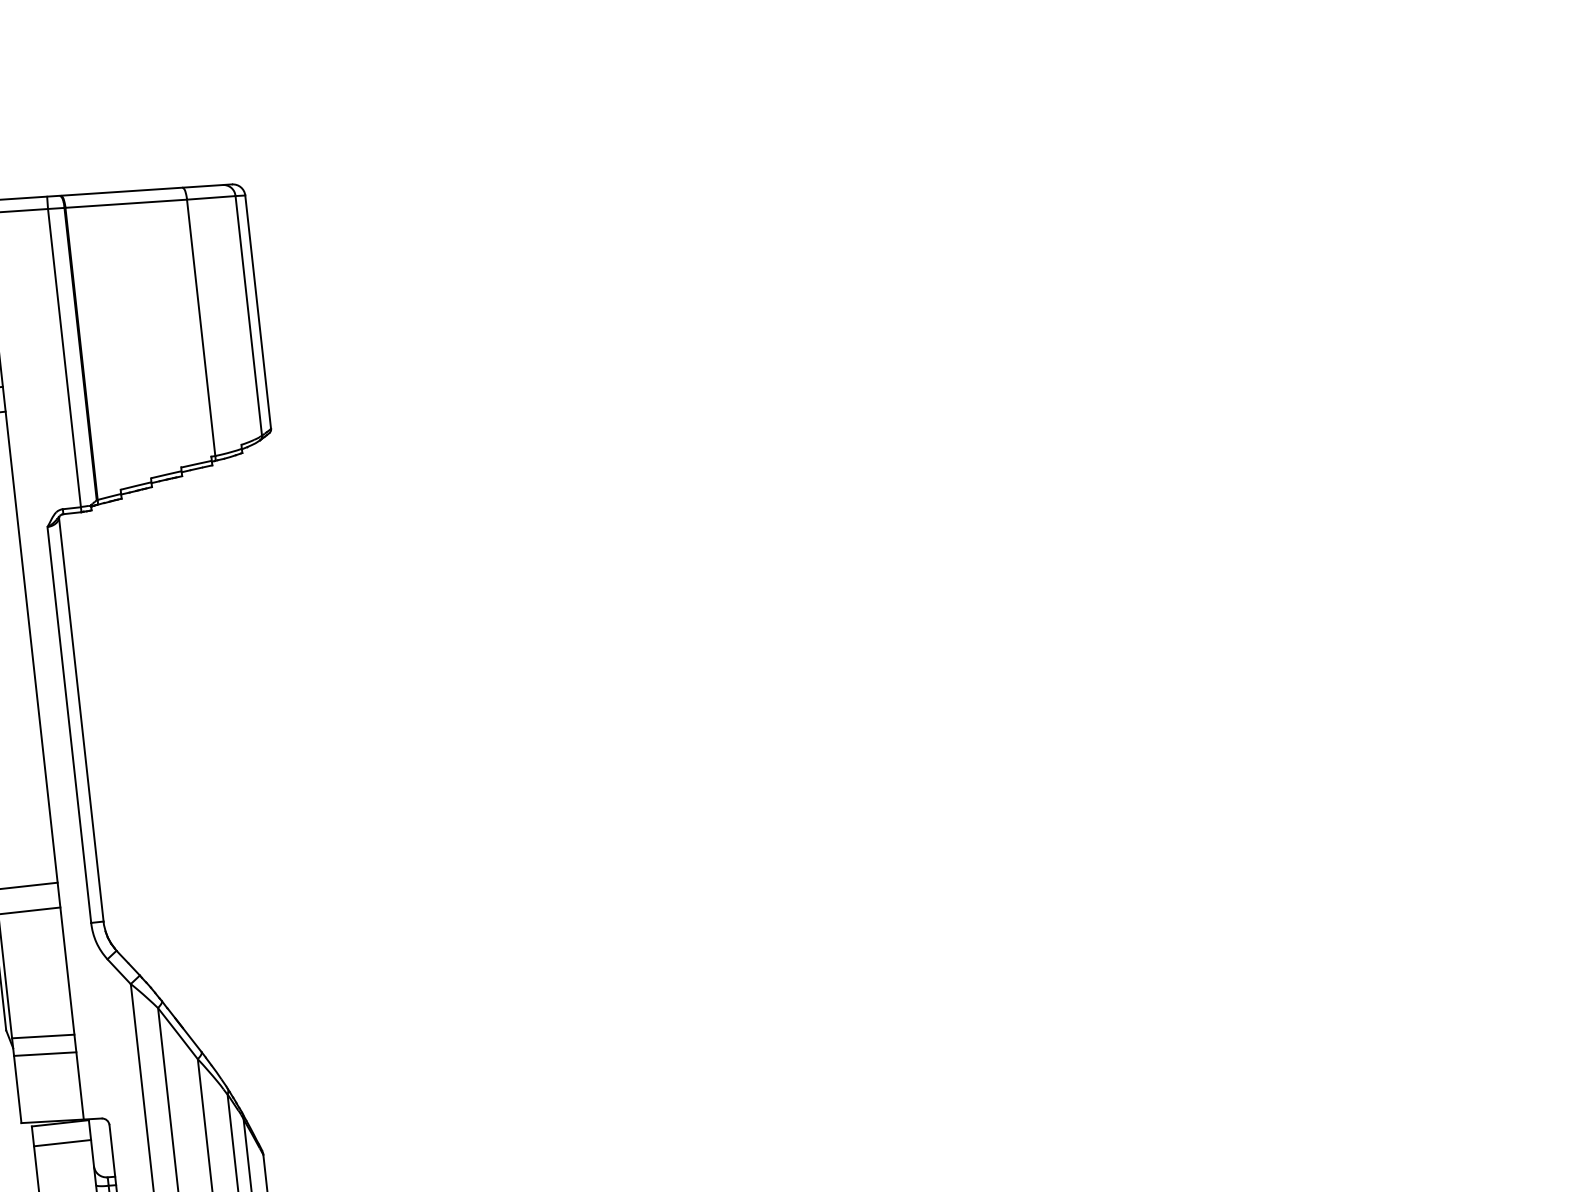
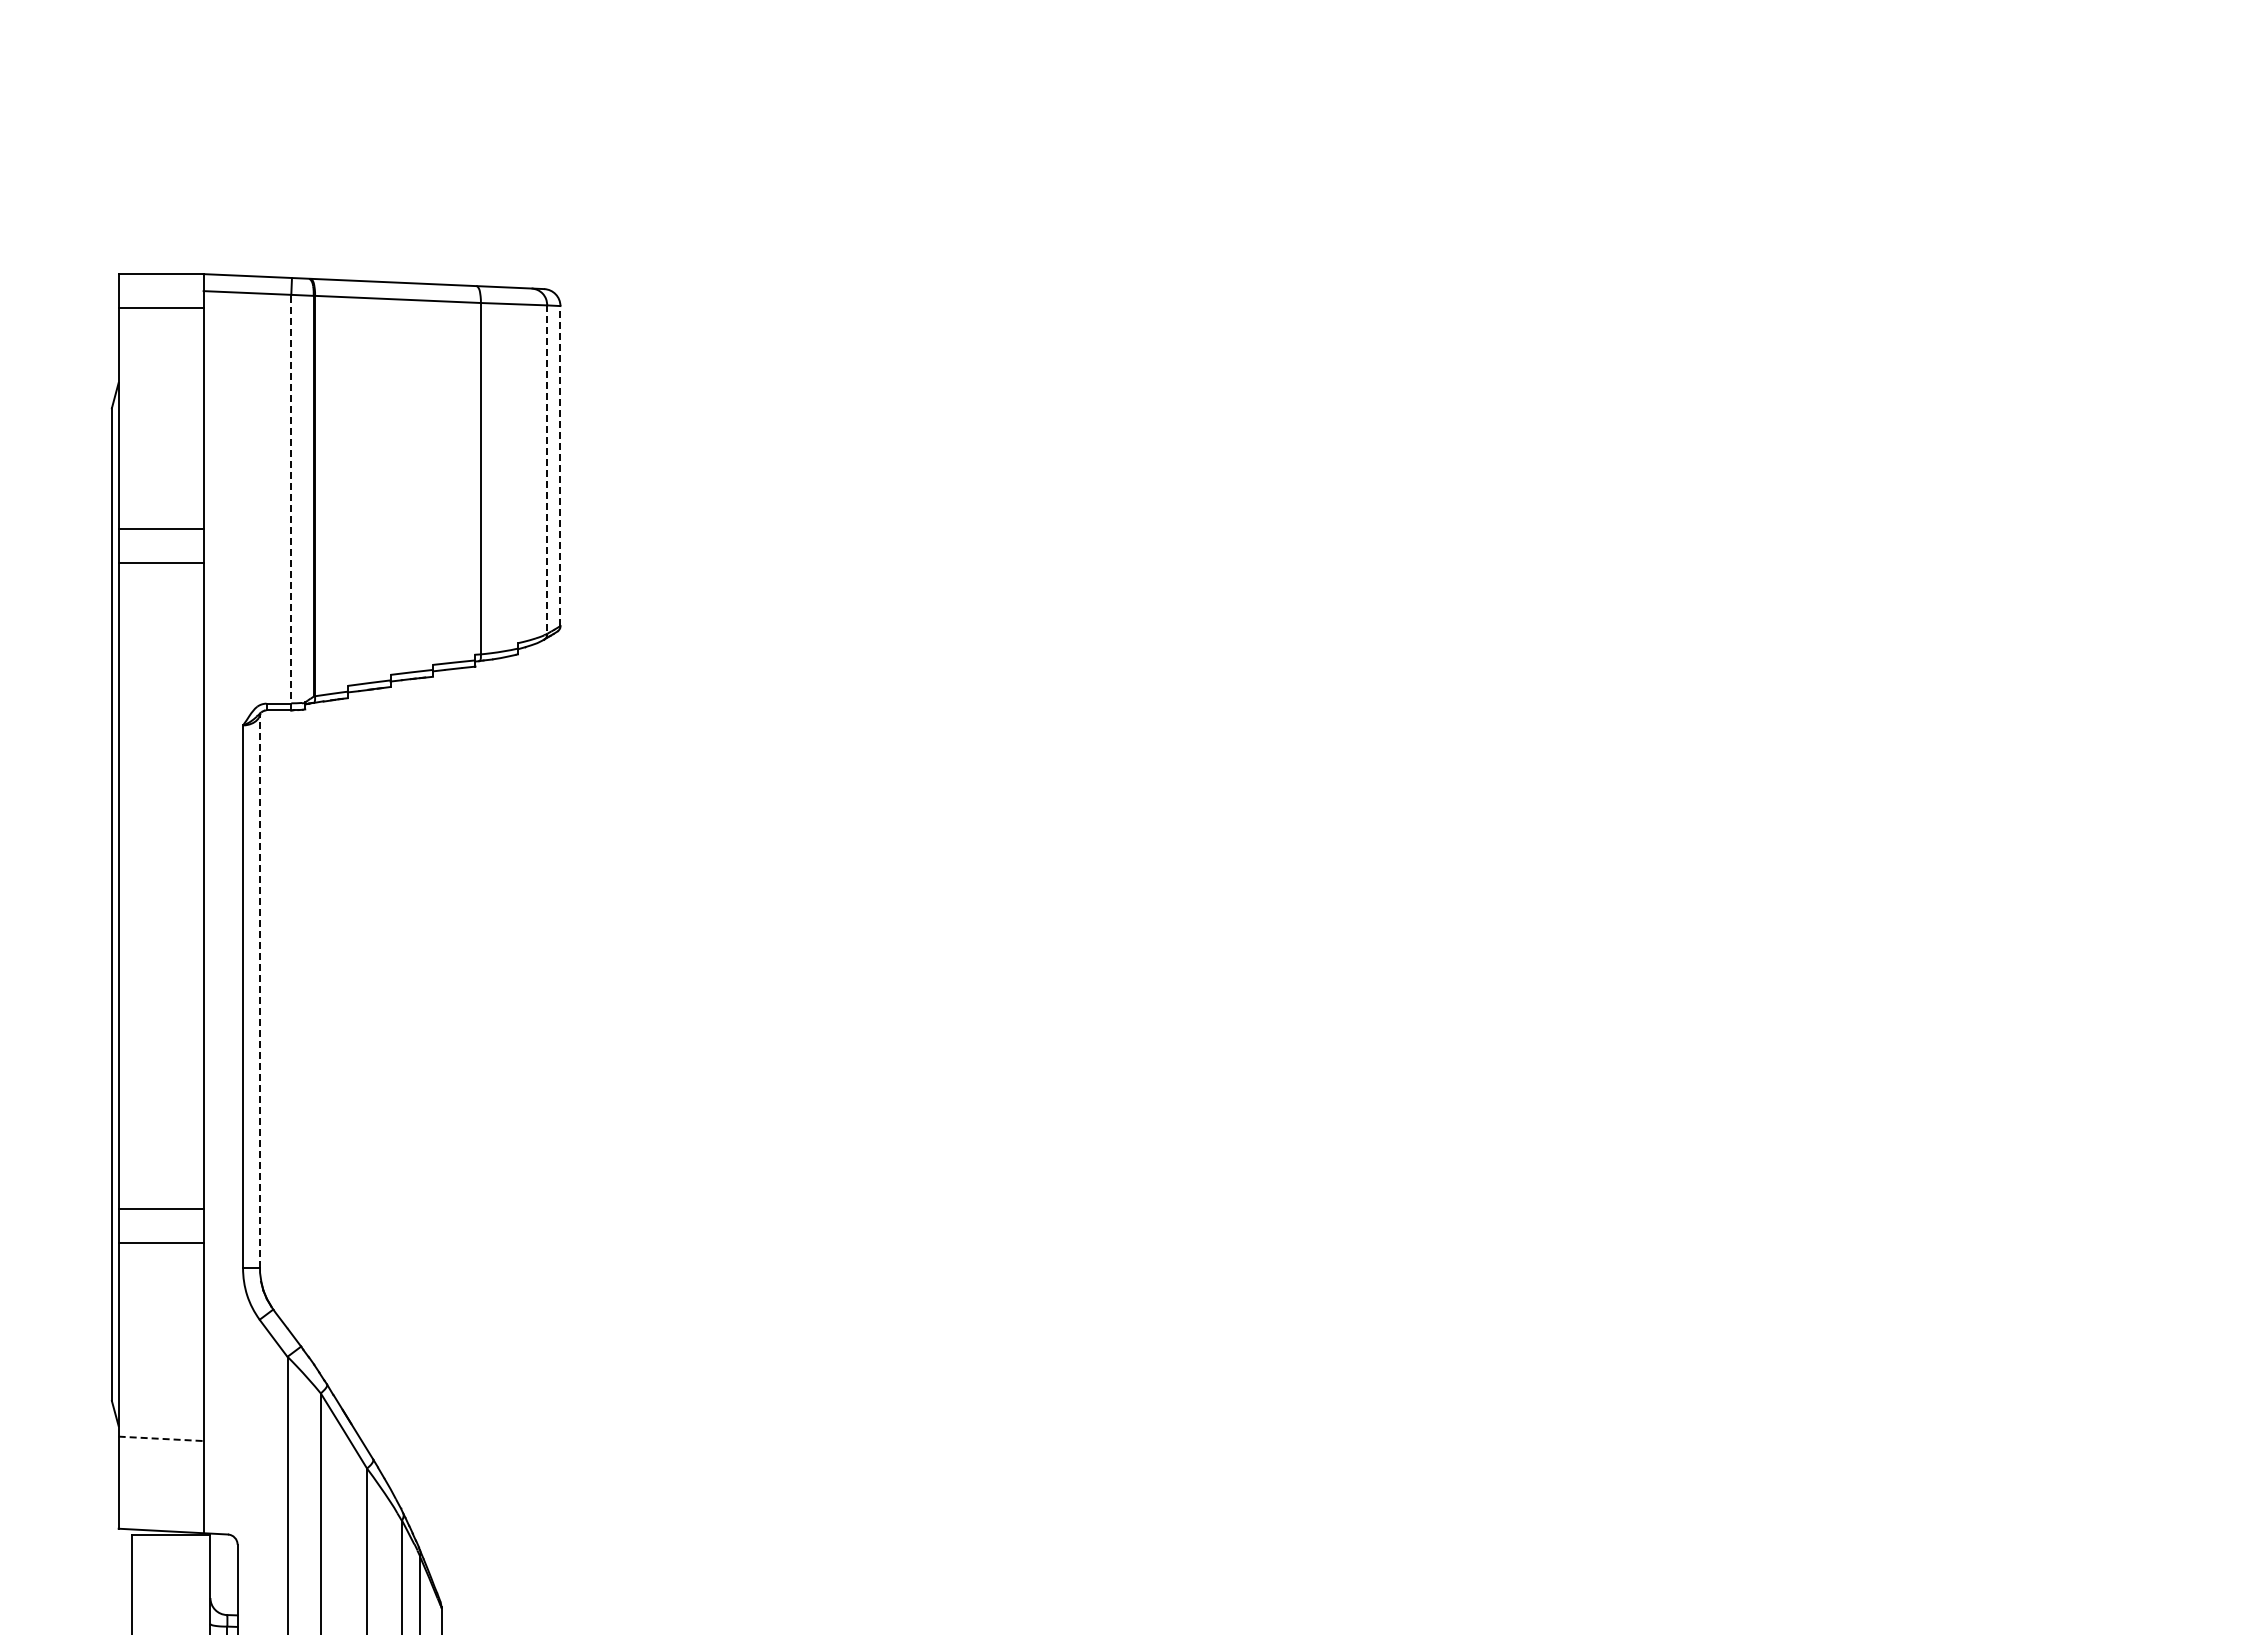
line: (258, 311) -> (560, 465), solid -> dashed
line: (249, 316) -> (547, 470), solid -> dashed
line: (64, 360) -> (291, 502), solid -> dashed
line: (81, 718) -> (260, 990), solid -> dashed
line: (42, 1036) -> (160, 1414), removed
line: (45, 1053) -> (161, 1438), solid -> dashed
line: (62, 1143) -> (171, 1562), removed

